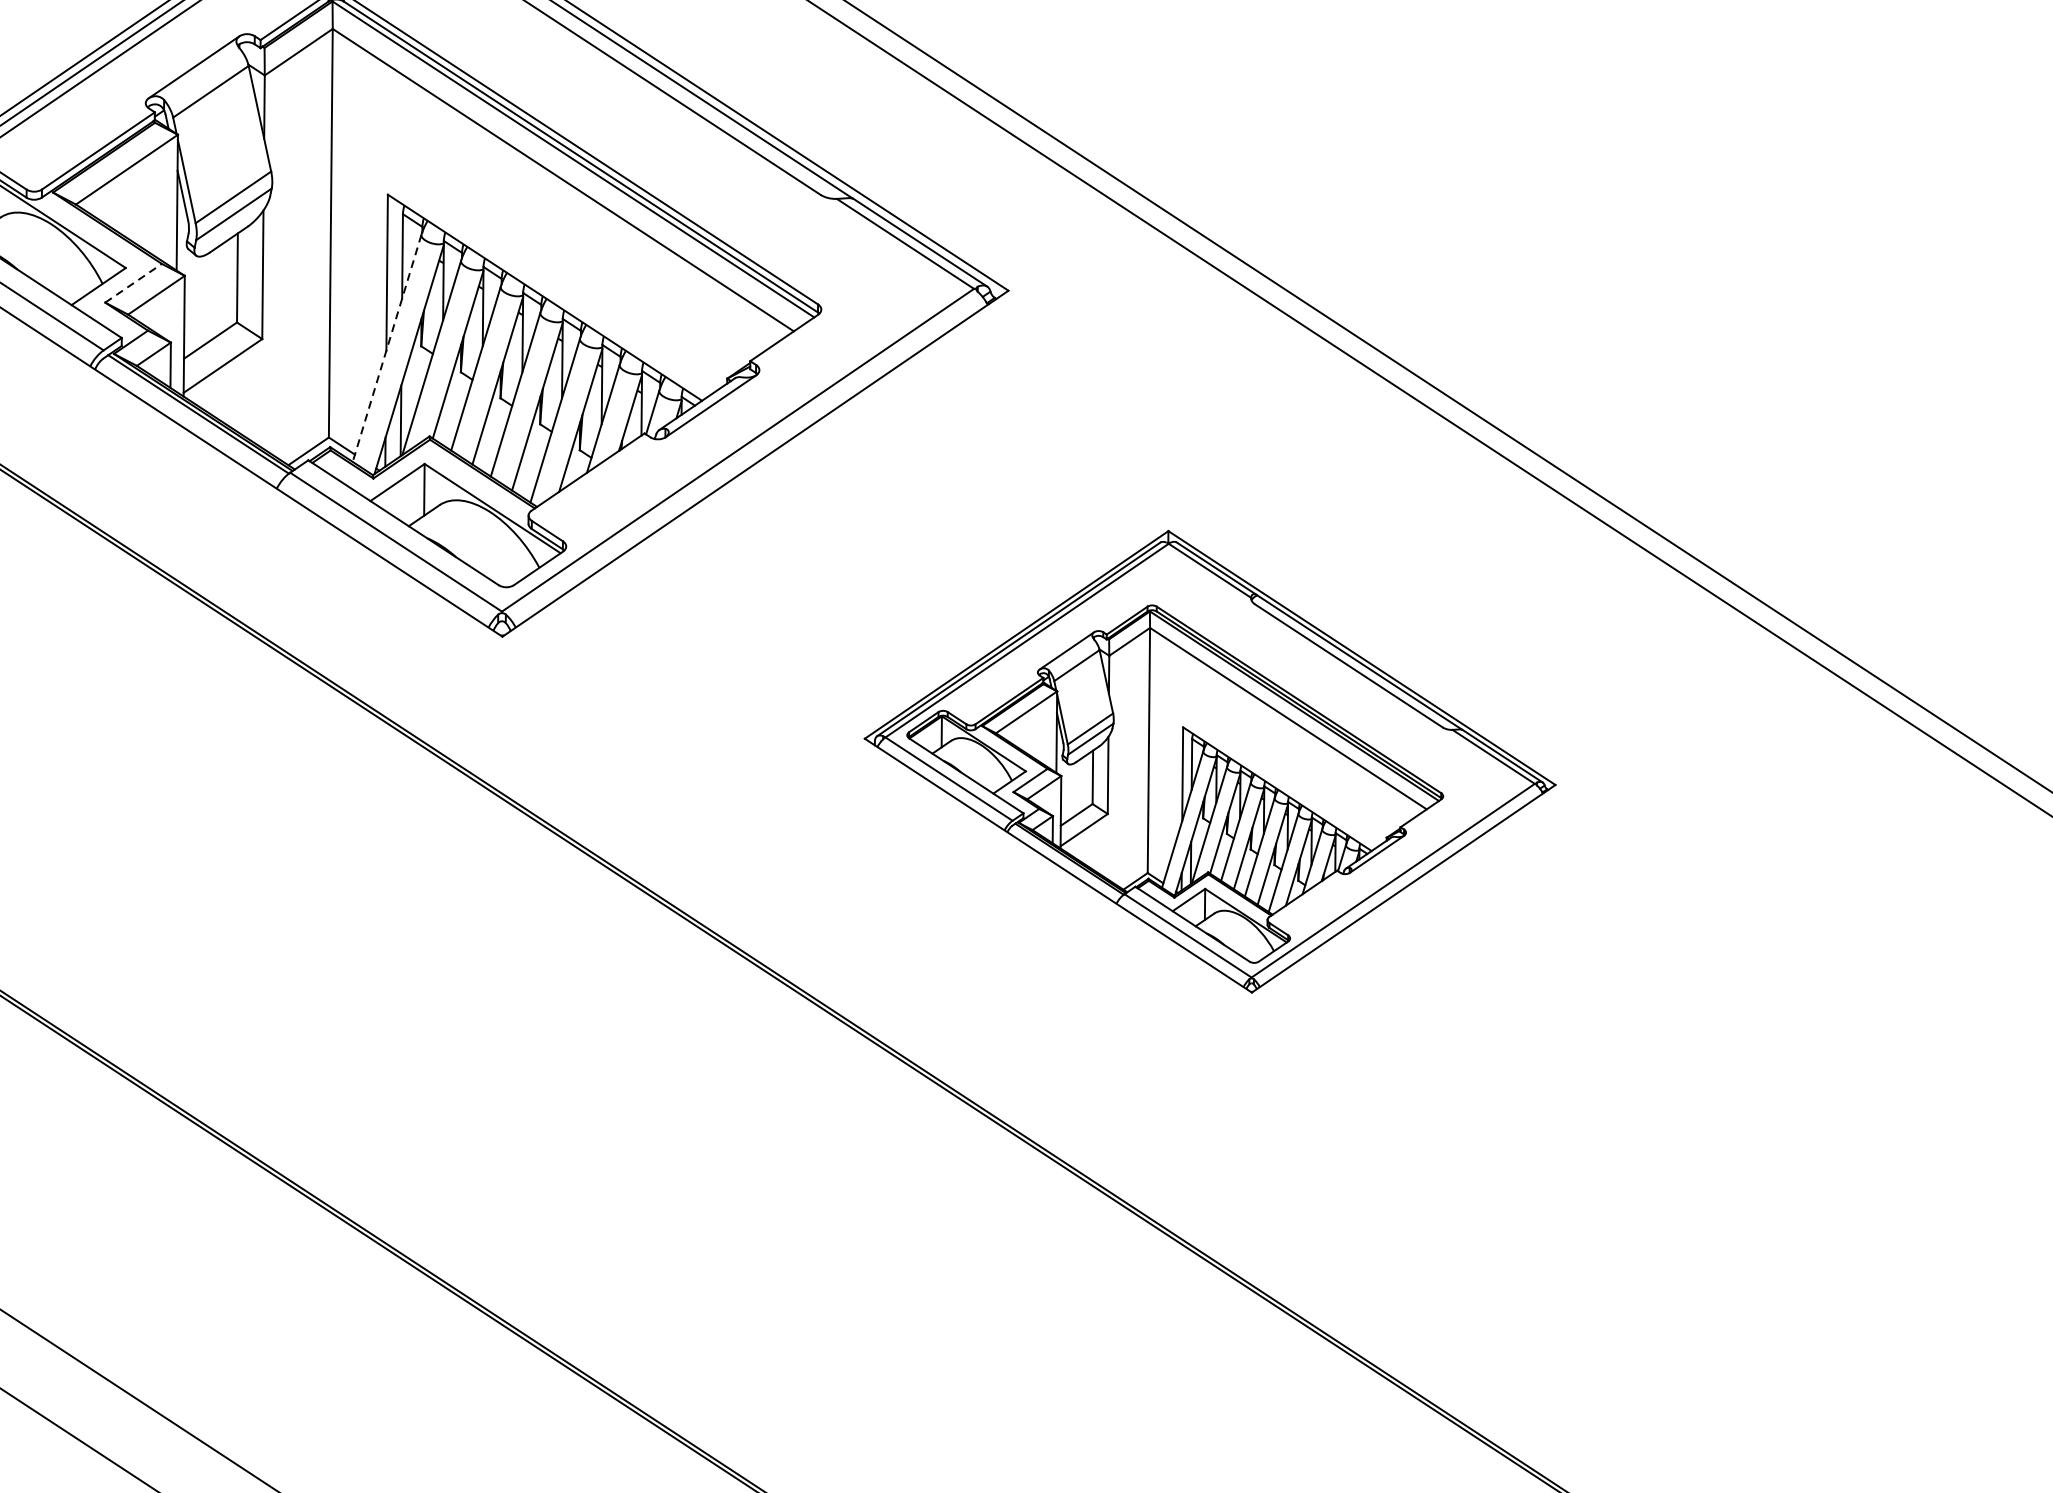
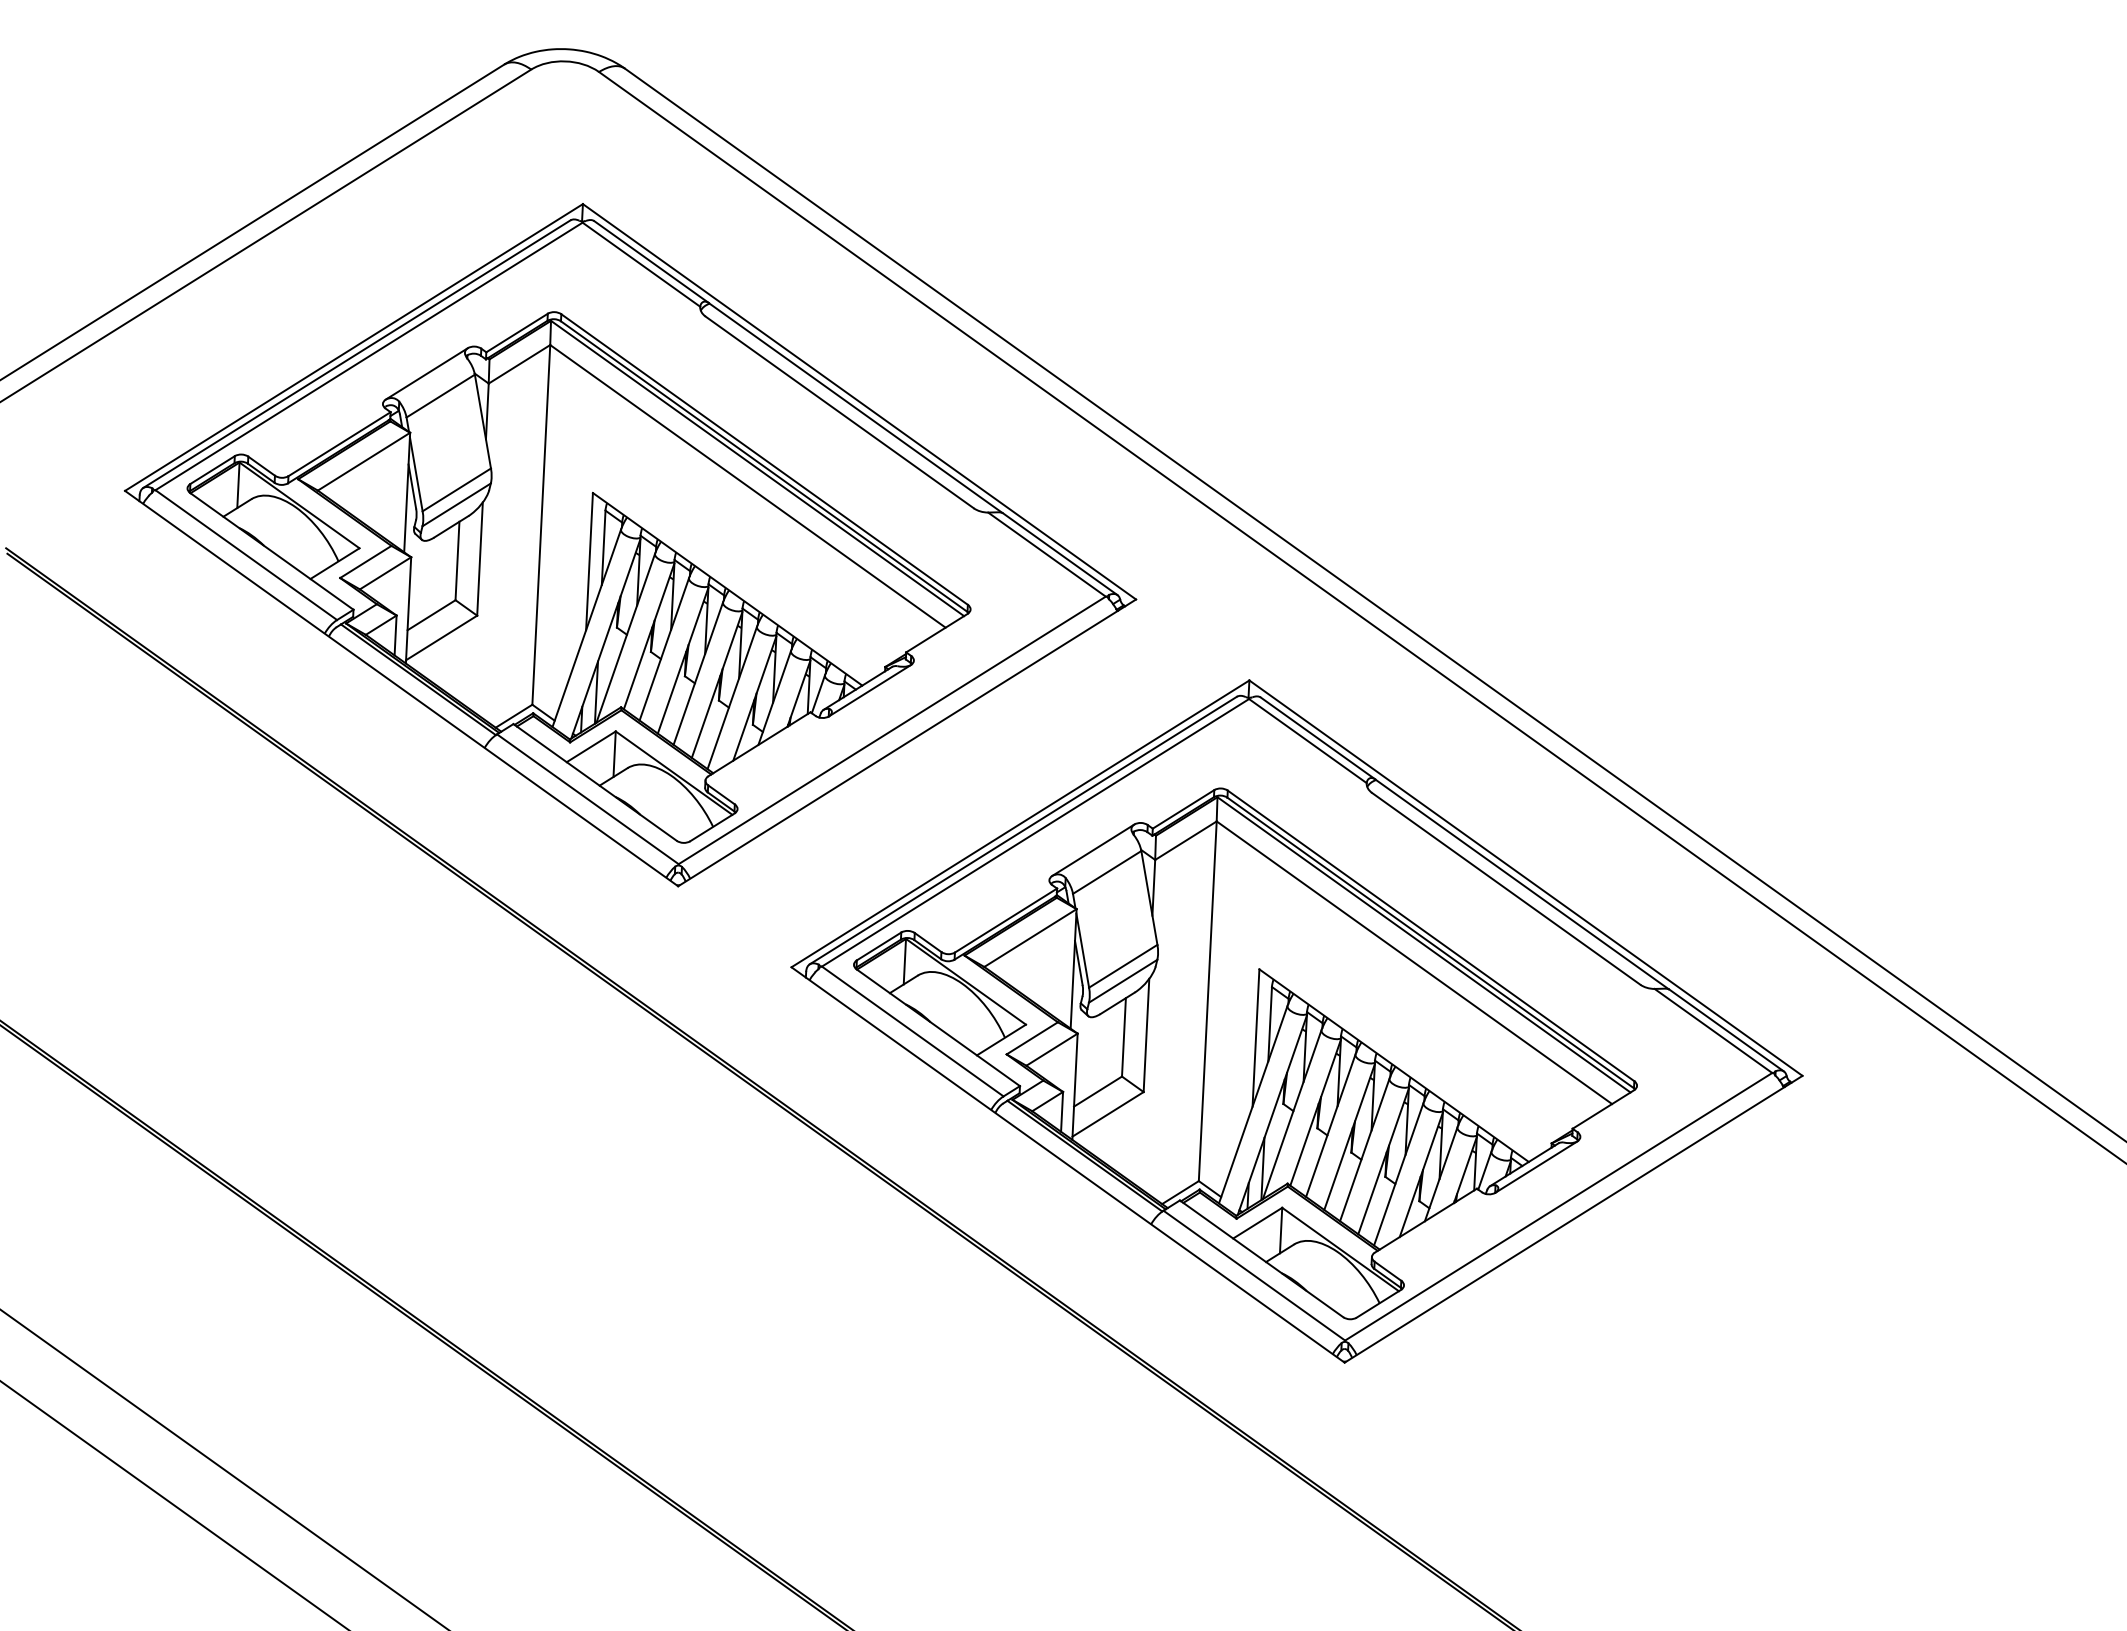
line: (134, 282) -> (366, 561), dashed -> solid
line: (386, 348) -> (586, 628), dashed -> solid
part: (1209, 761) -> (1296, 1021), size x1.67

